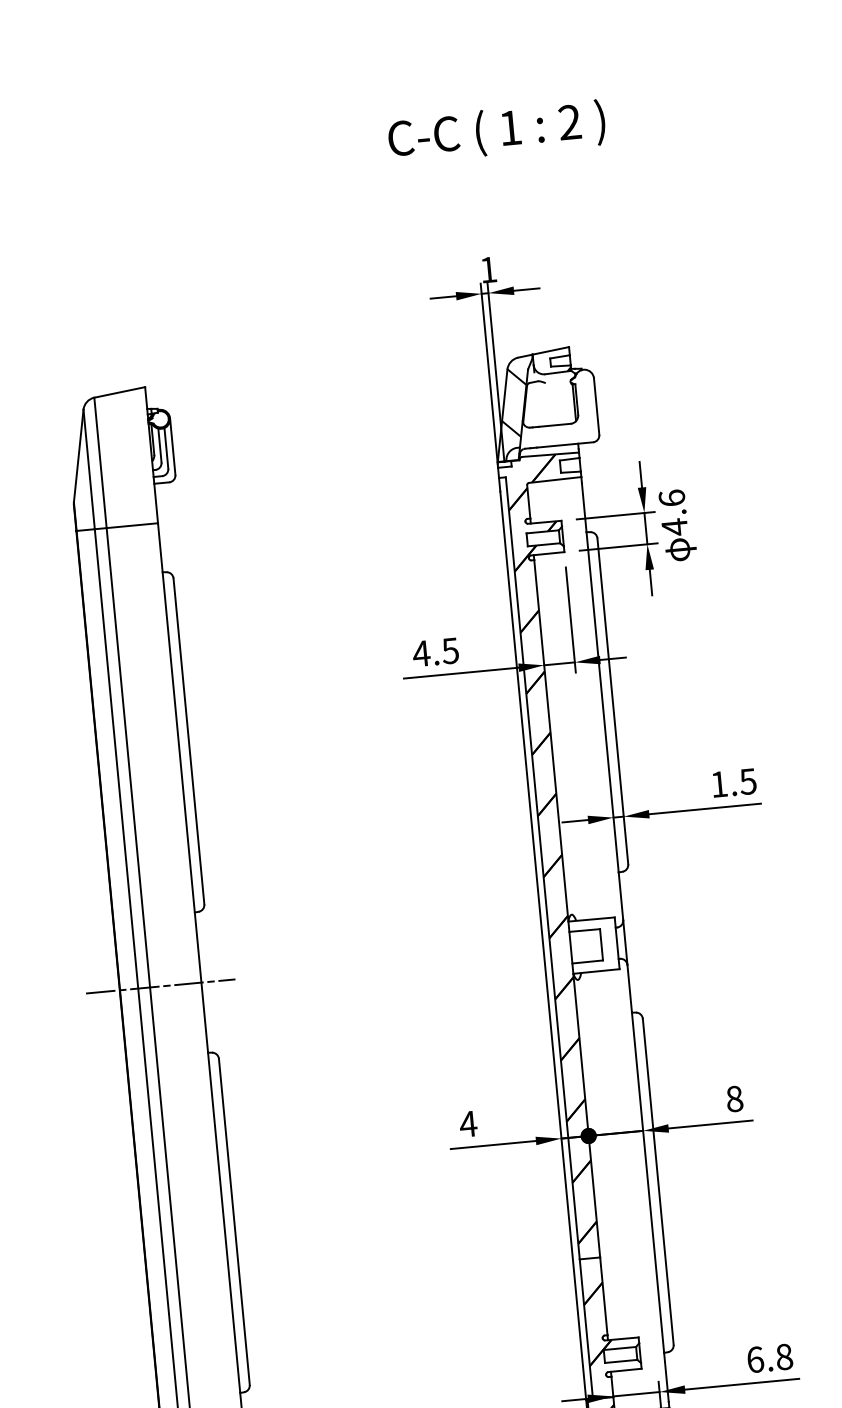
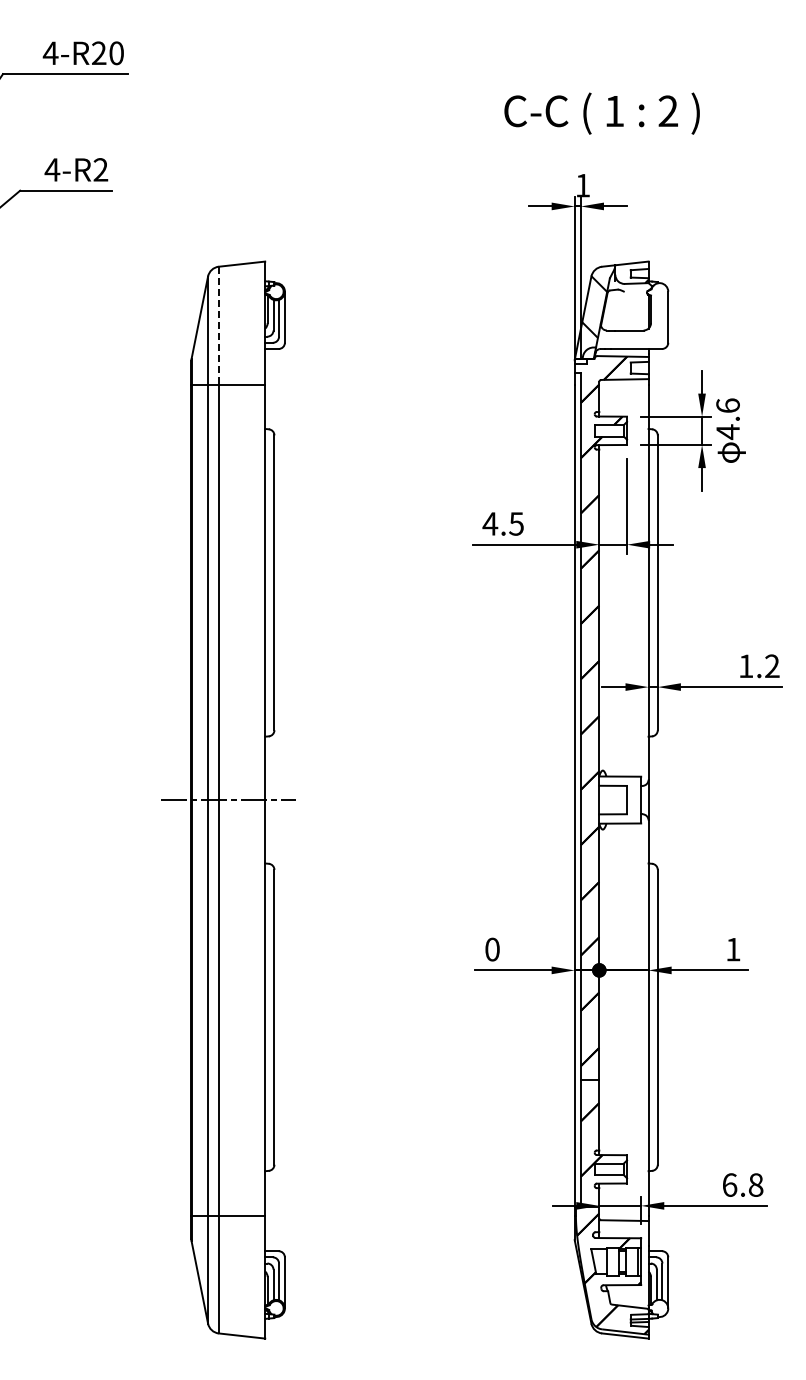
text: (496, 131) -> (601, 113), moved
line: (100, 462) -> (218, 325), solid -> dashed
text: (747, 781) -> (771, 666), 1.5 -> 1.2
text: (734, 1098) -> (733, 949), 8 -> 1
text: (468, 1124) -> (492, 949), 4 -> 0

